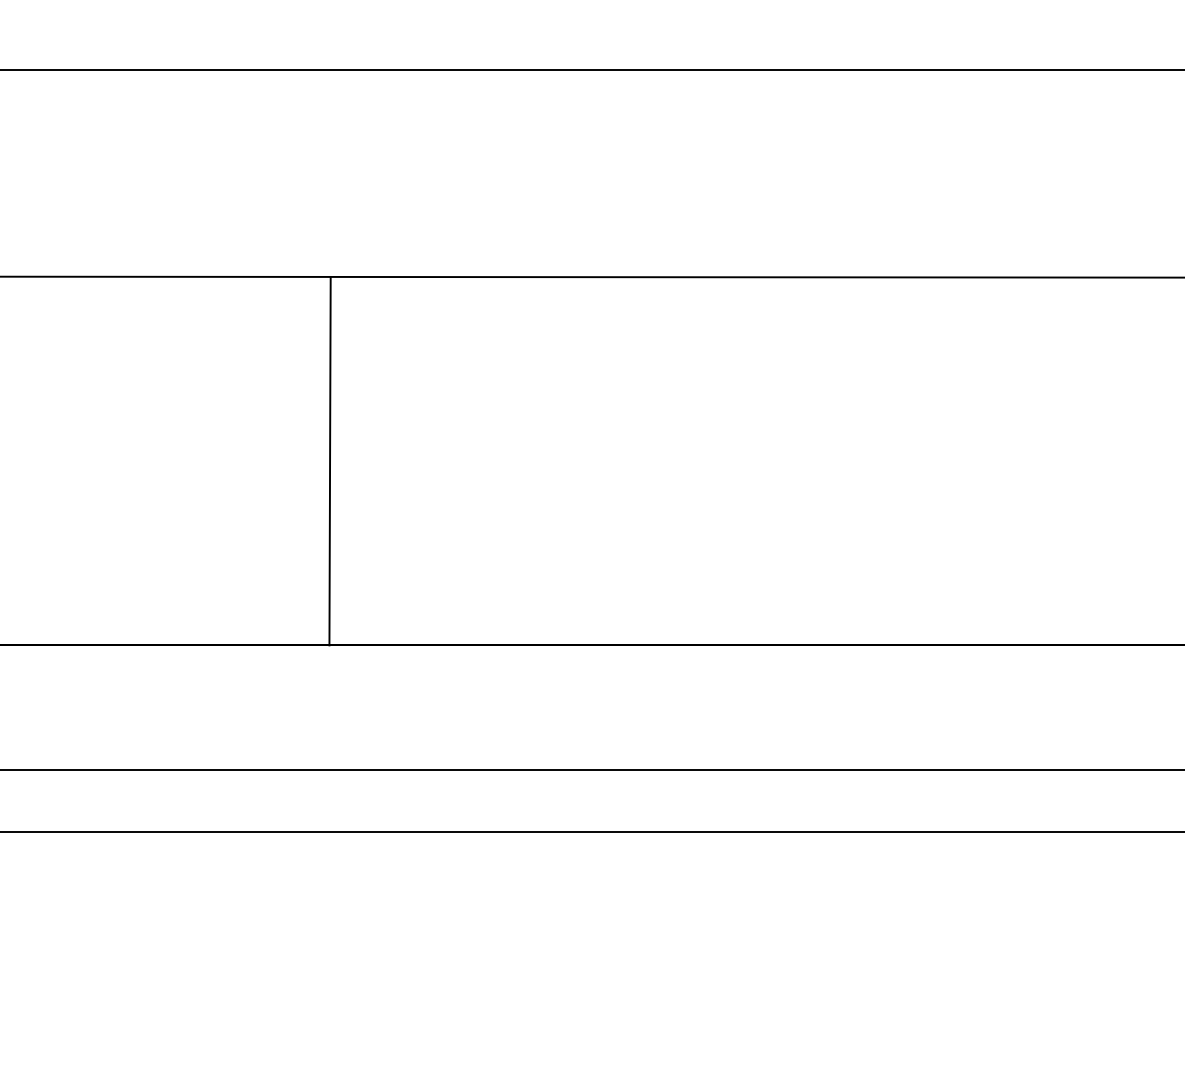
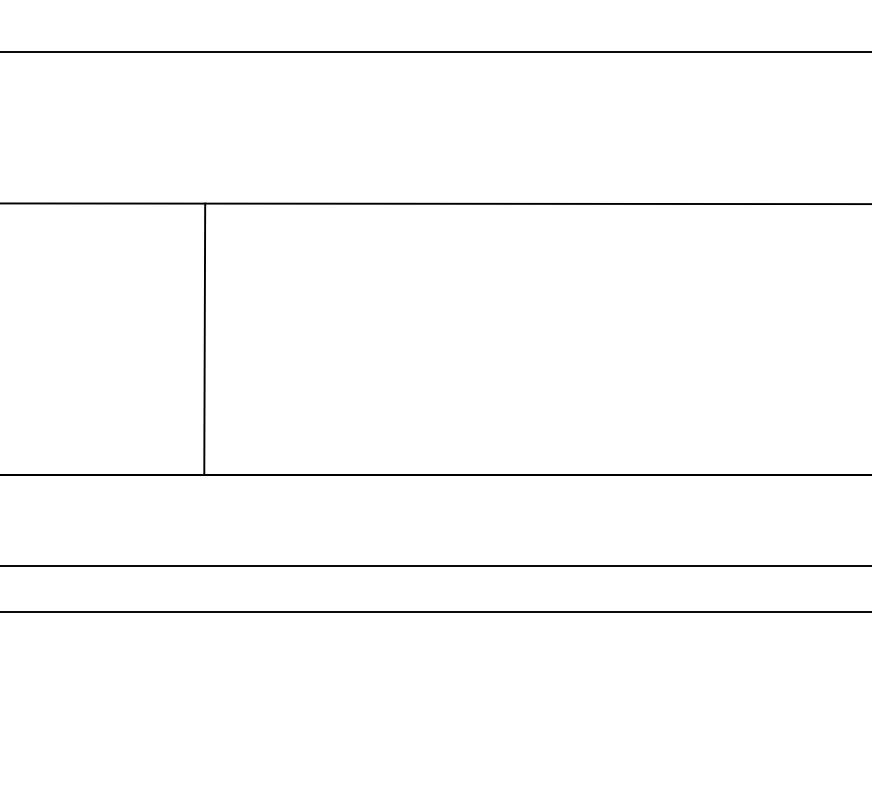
line: (329, 460) -> (204, 338), moved

